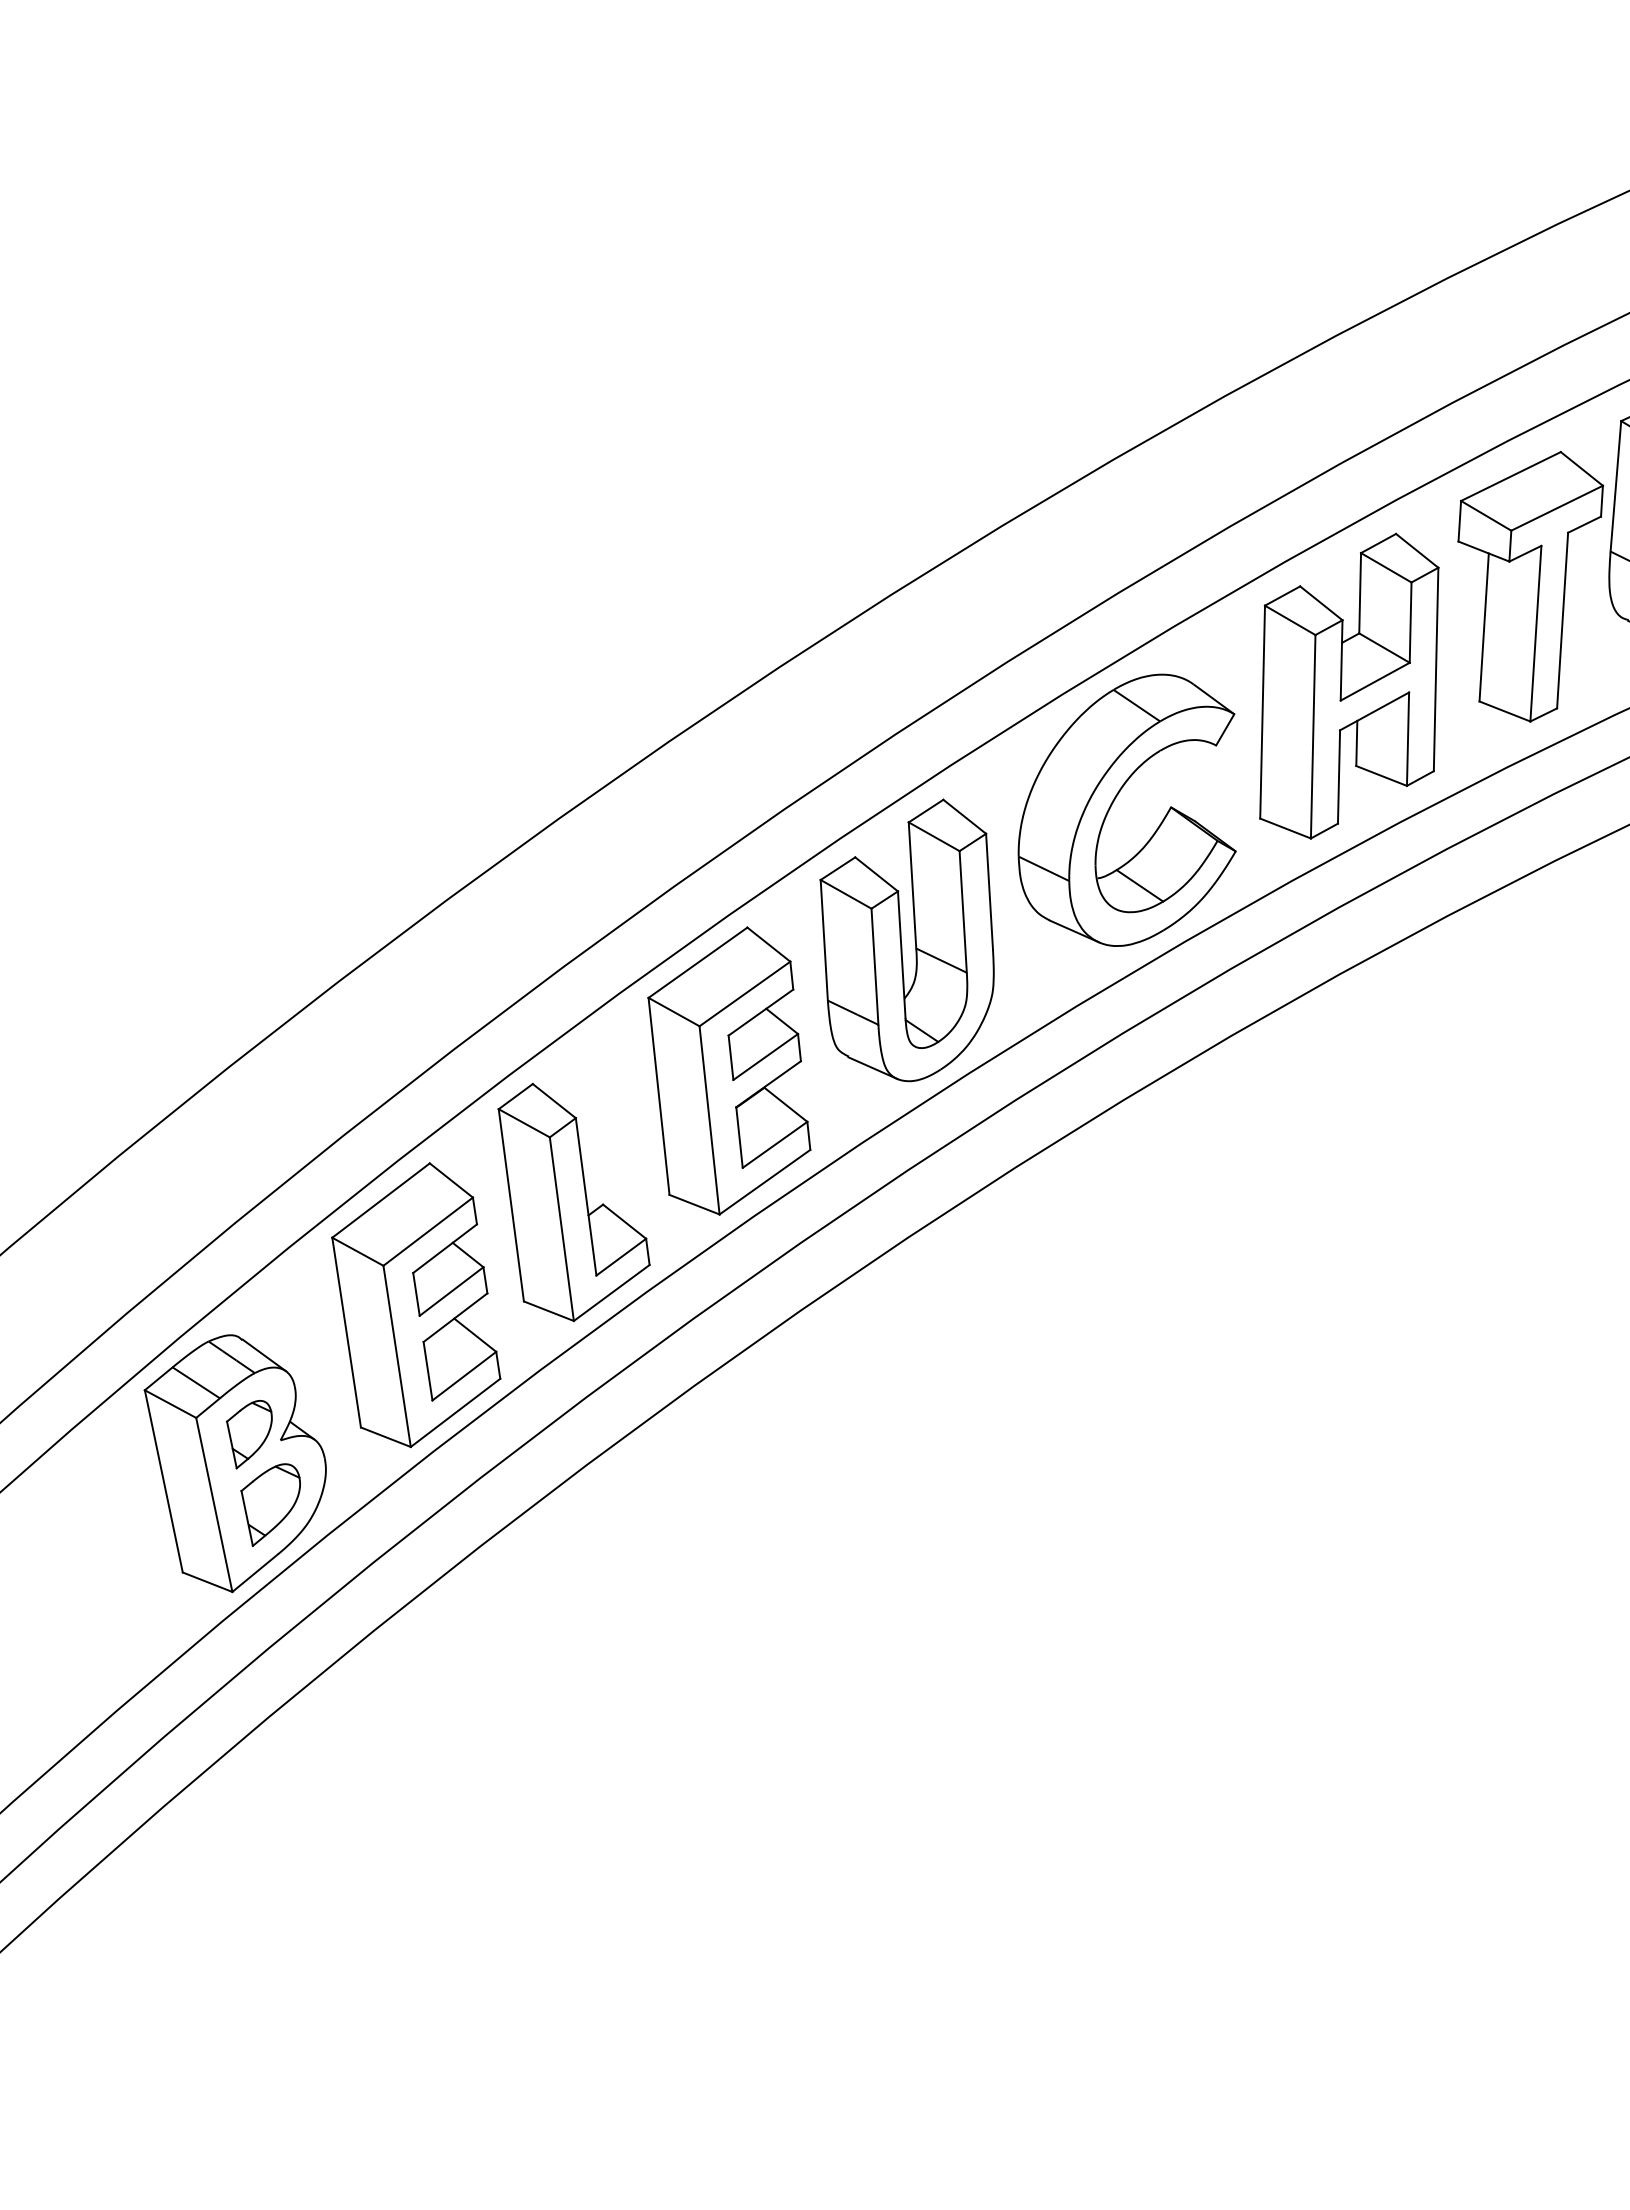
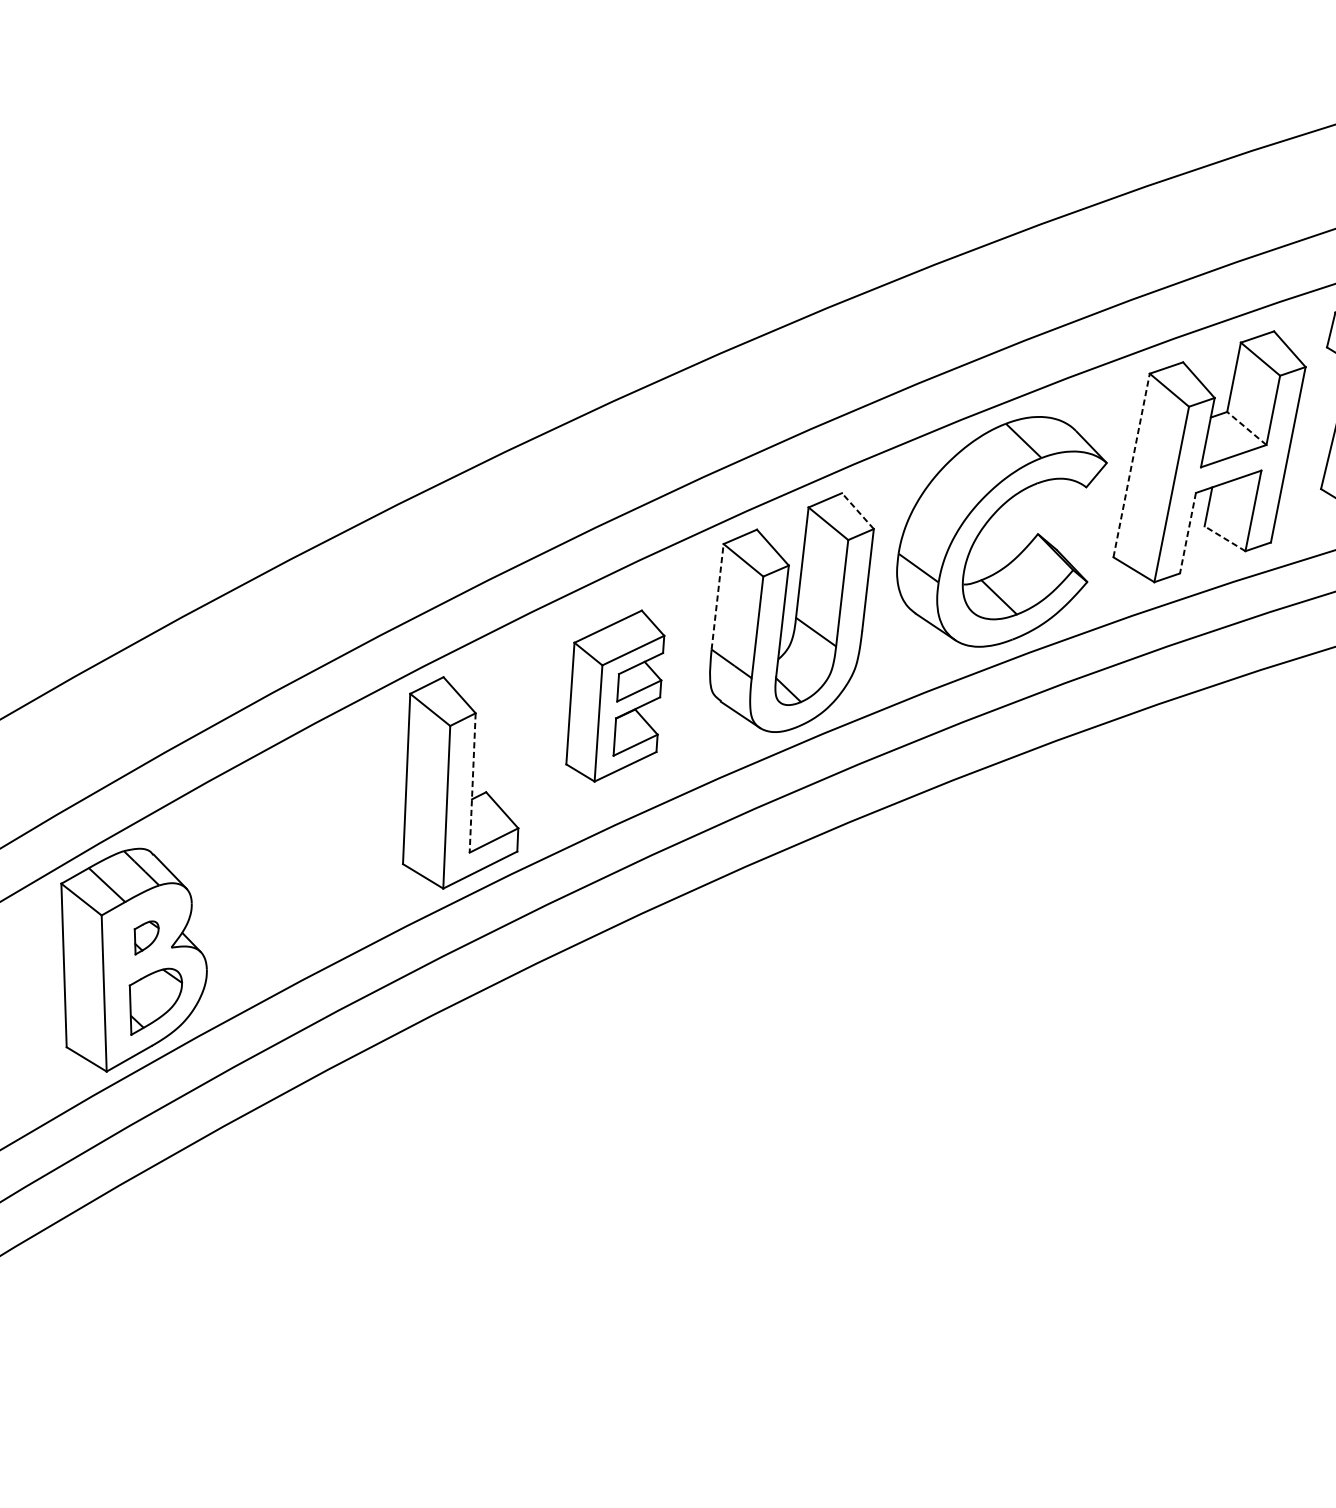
line: (1384, 647) -> (1246, 427), solid -> dashed
line: (1262, 711) -> (1131, 464), solid -> dashed
line: (1381, 775) -> (1224, 538), solid -> dashed
line: (1339, 777) -> (1188, 533), solid -> dashed
line: (964, 816) -> (857, 510), solid -> dashed
line: (824, 939) -> (717, 596), solid -> dashed
part: (729, 1070) -> (615, 695), size x0.7
line: (586, 1197) -> (472, 783), solid -> dashed
part: (416, 1305) -> (309, 851), removed
part: (249, 1434) -> (145, 937), size x0.6

